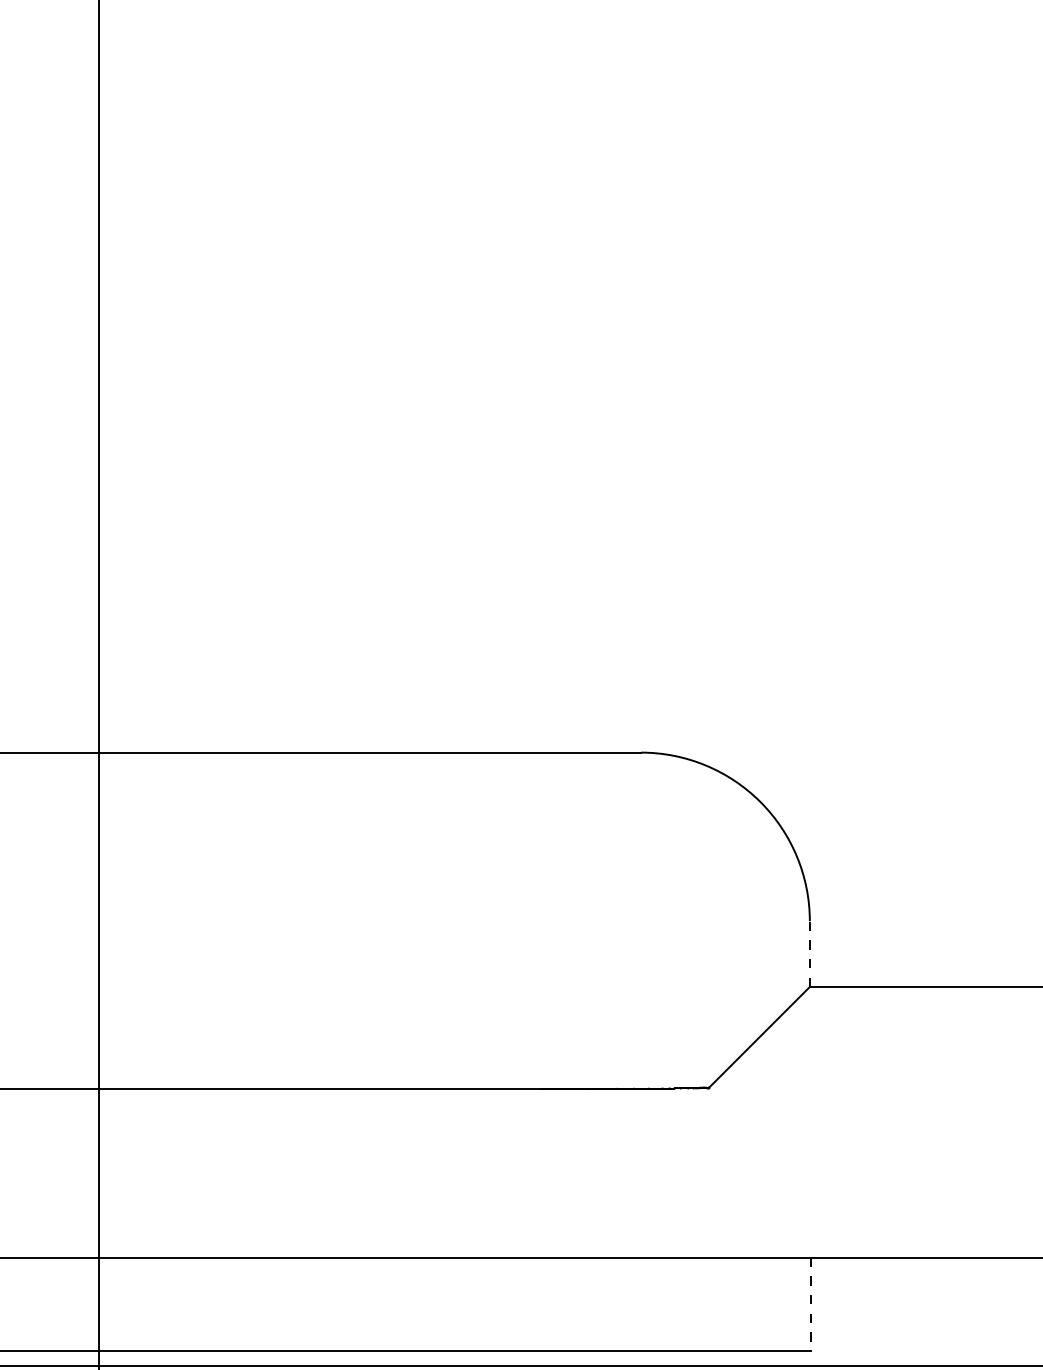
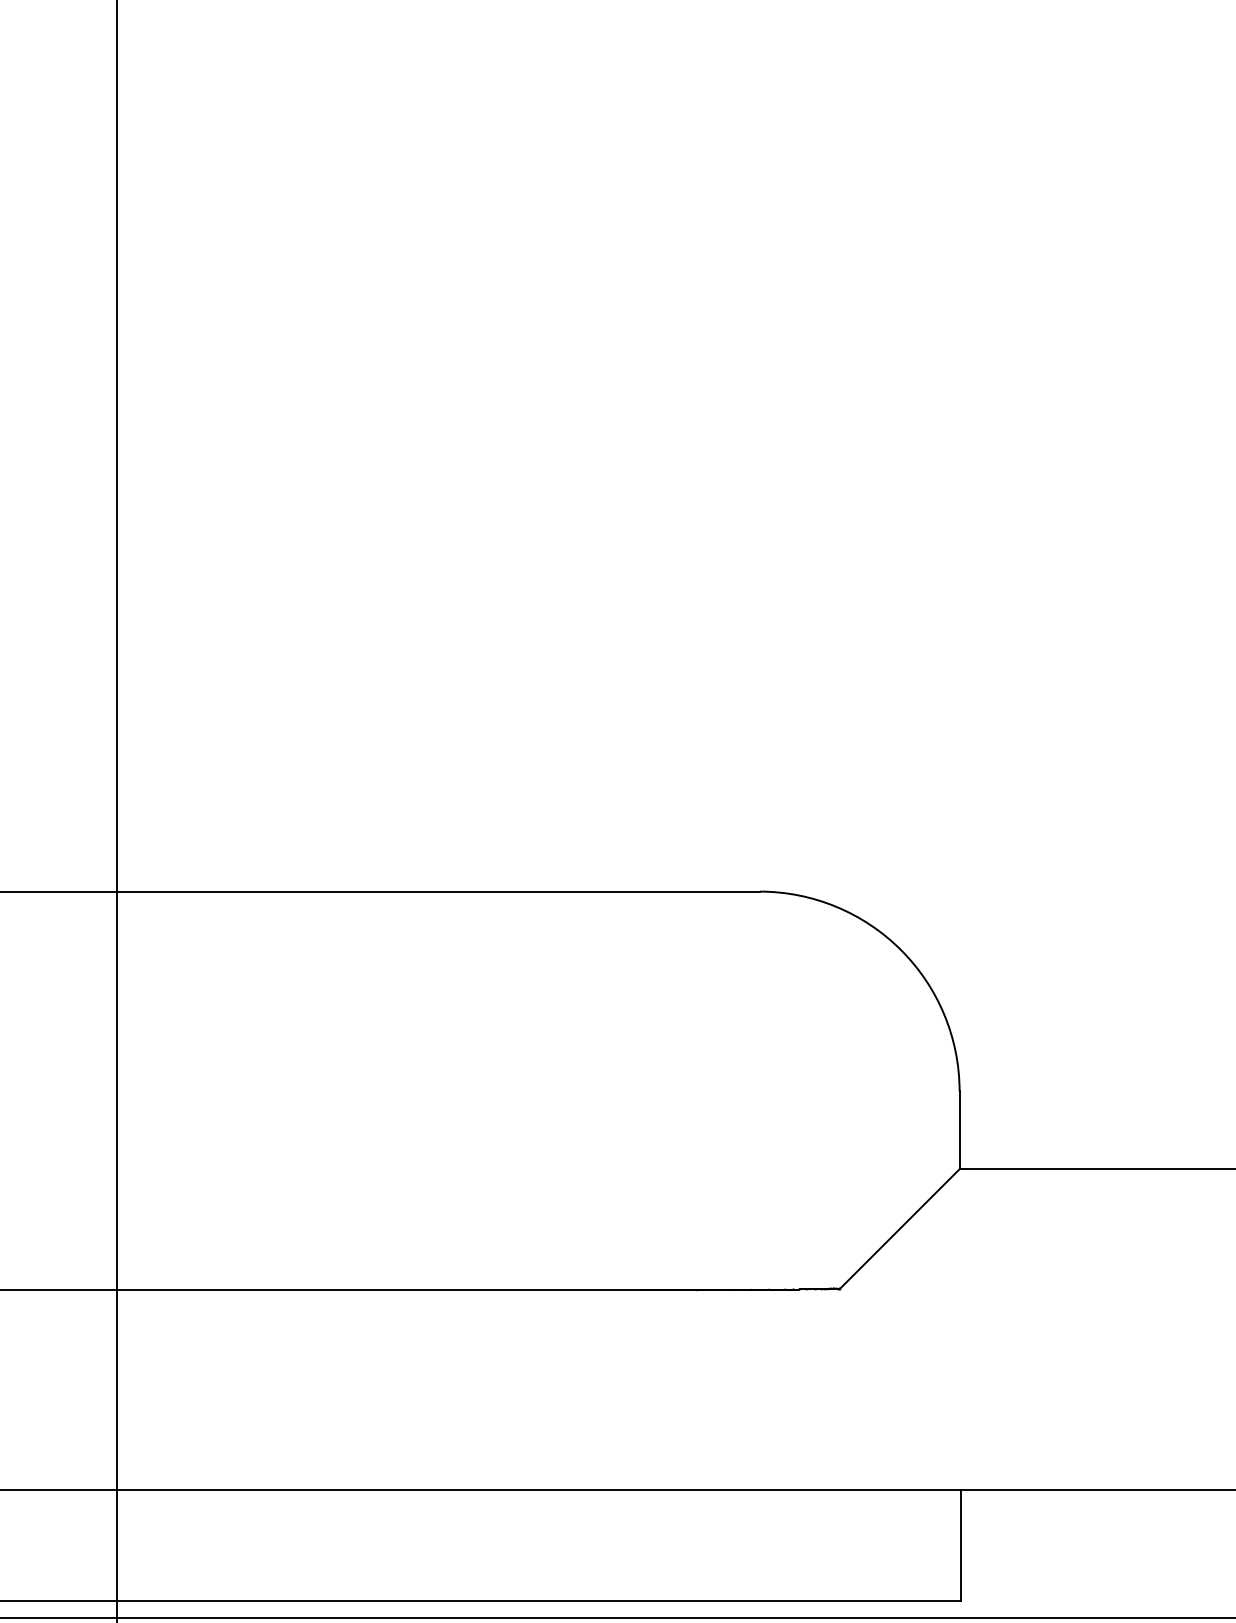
line: (809, 954) -> (959, 1130), dashed -> solid
line: (811, 1305) -> (961, 1546), dashed -> solid

